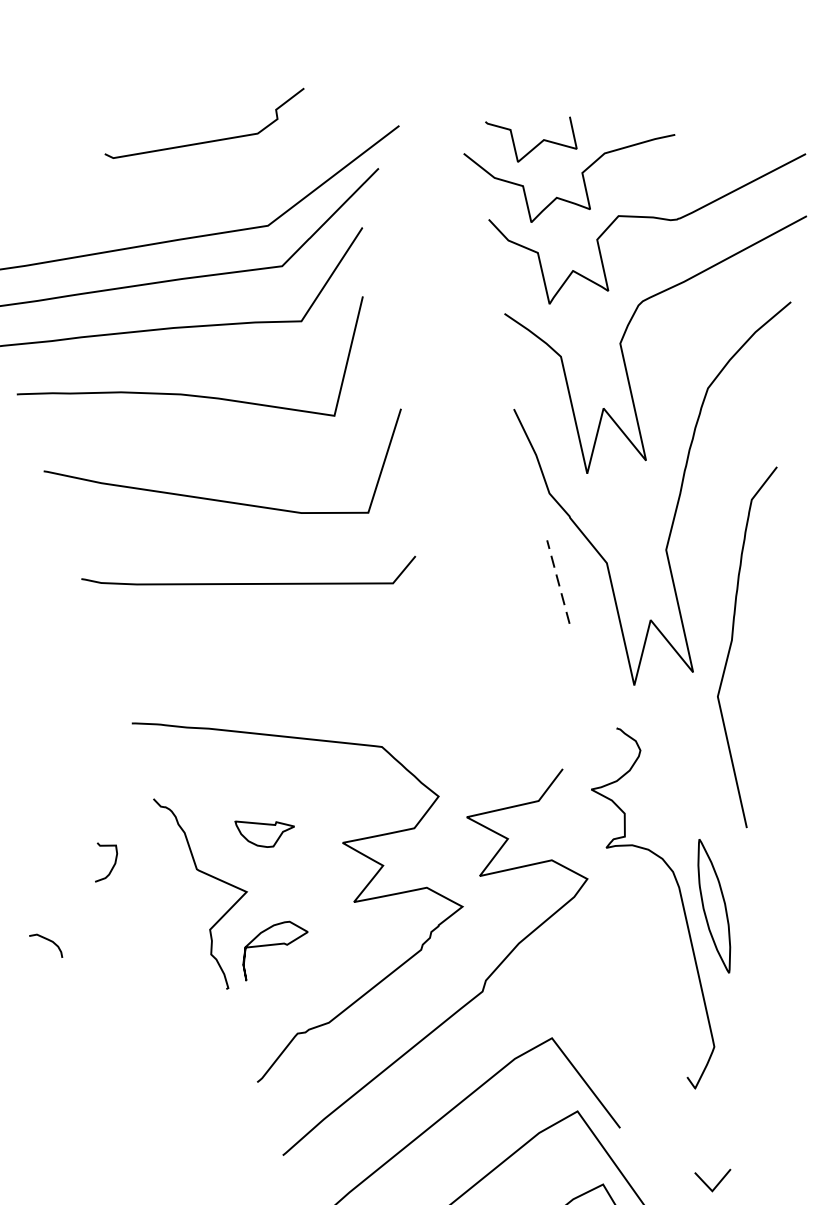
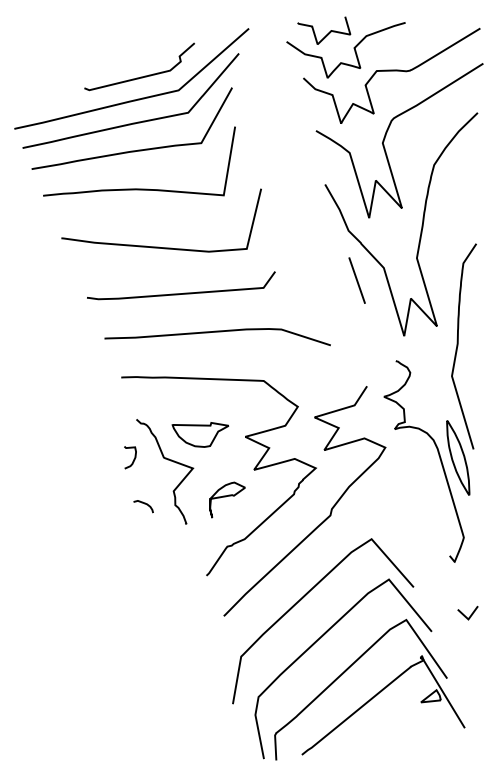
curve: (204, 140) -> (140, 76), moved
line: (559, 581) -> (357, 280), dashed -> solid
curve: (732, 645) -> (458, 346), moved
curve: (306, 656) -> (217, 332), added
part: (264, 833) -> (200, 434), size x1.67
curve: (111, 866) -> (133, 459), moved
curve: (48, 941) -> (144, 504), moved
part: (275, 950) -> (227, 499), moved

